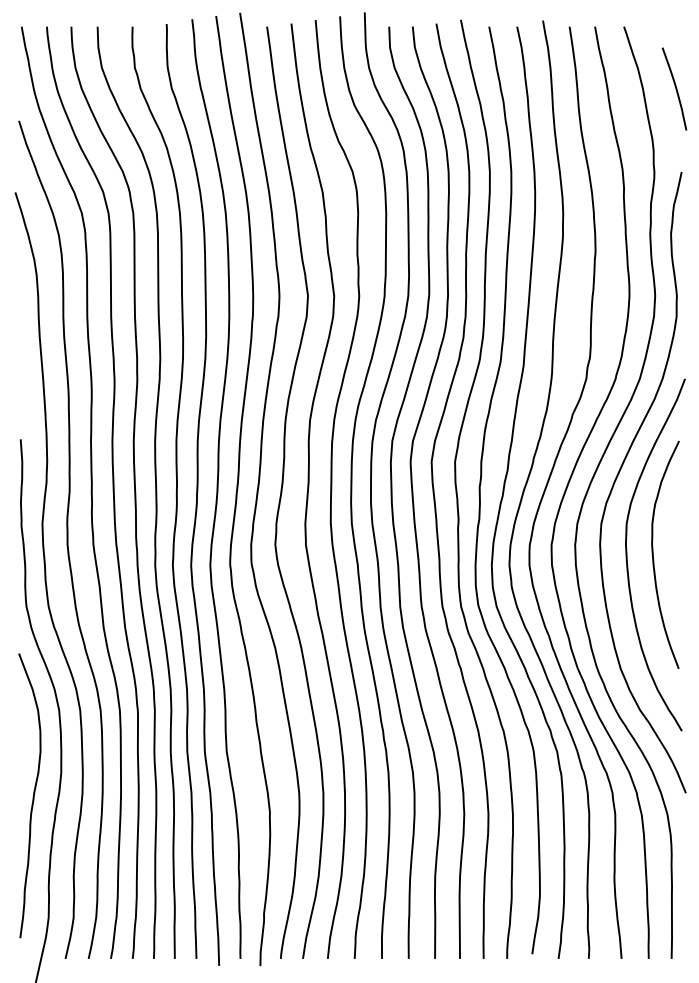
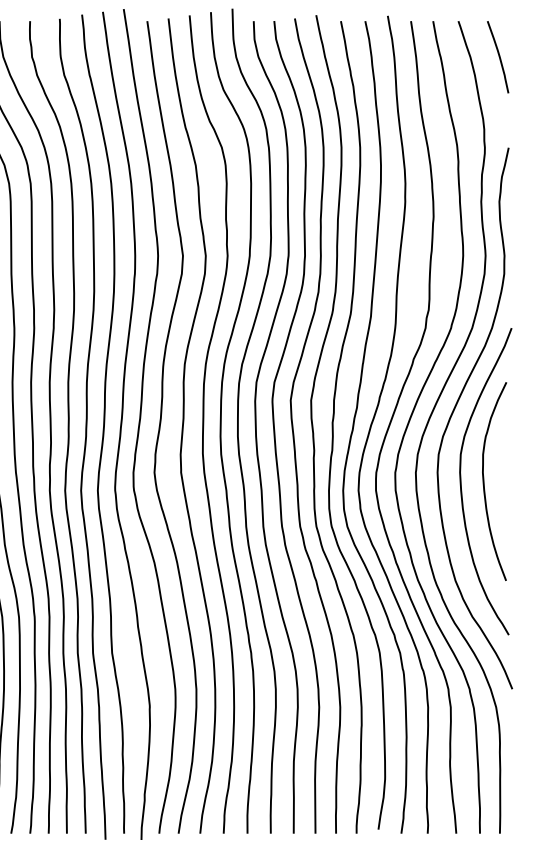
curve: (675, 88) -> (498, 56), moved

